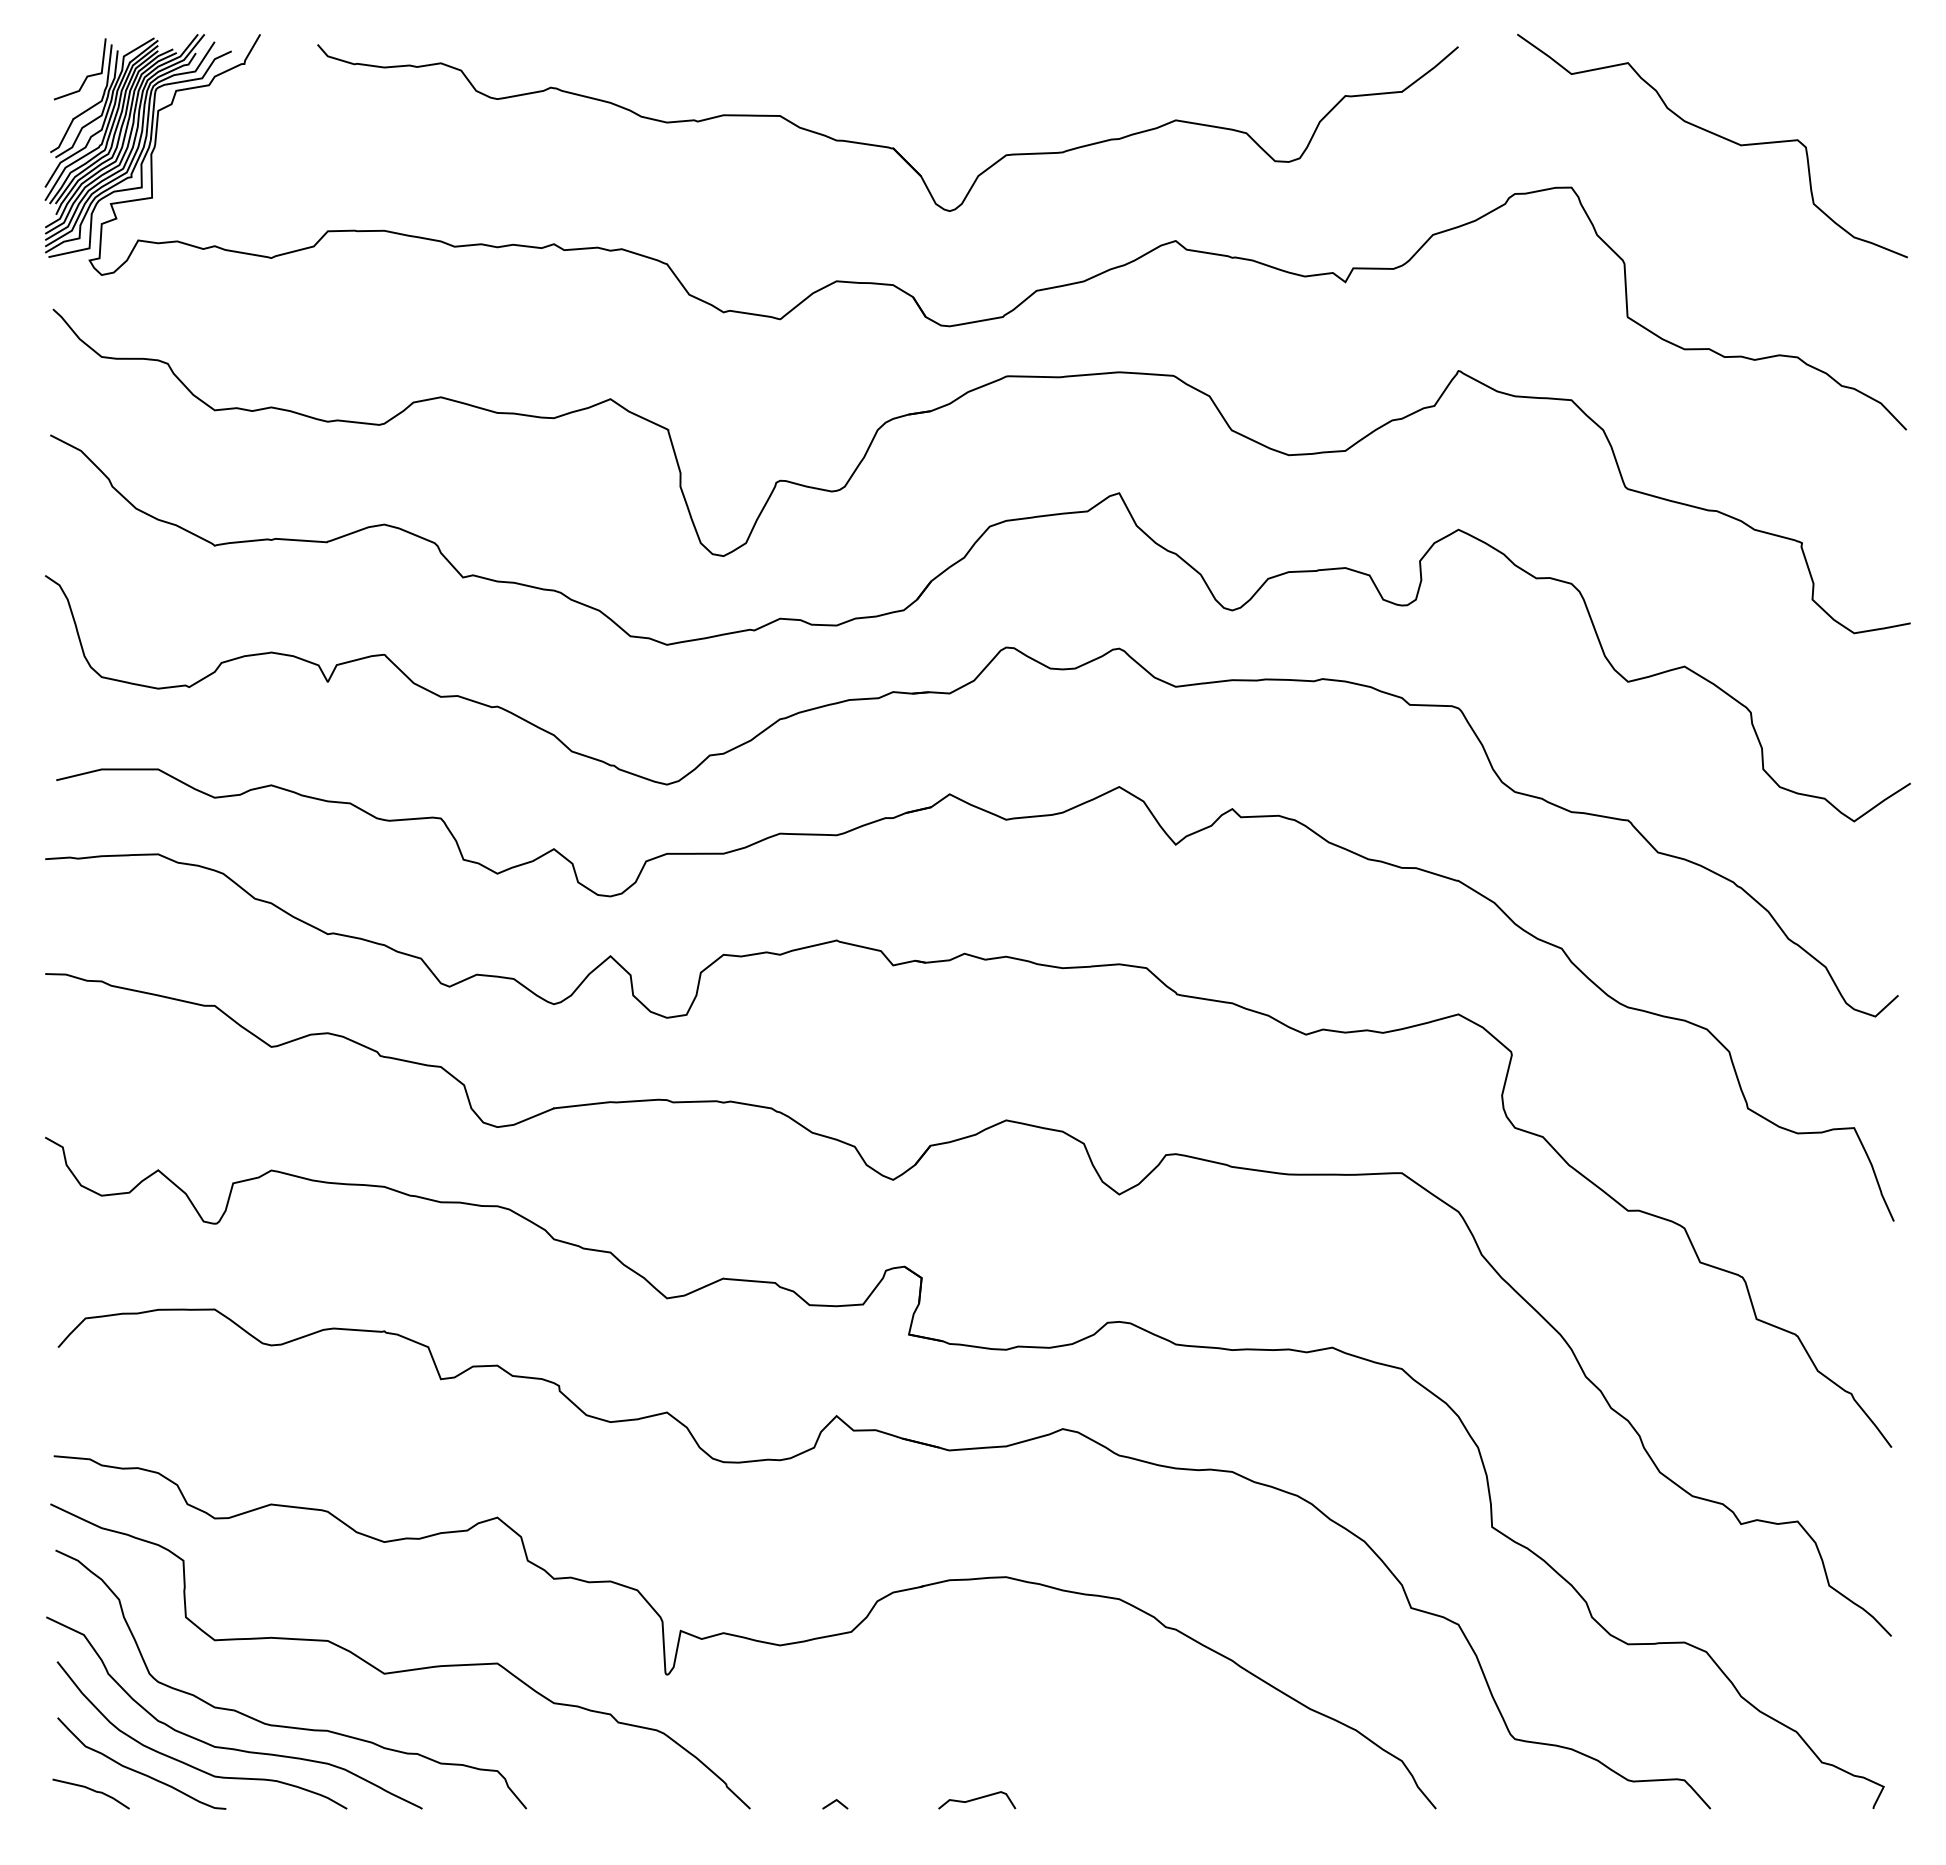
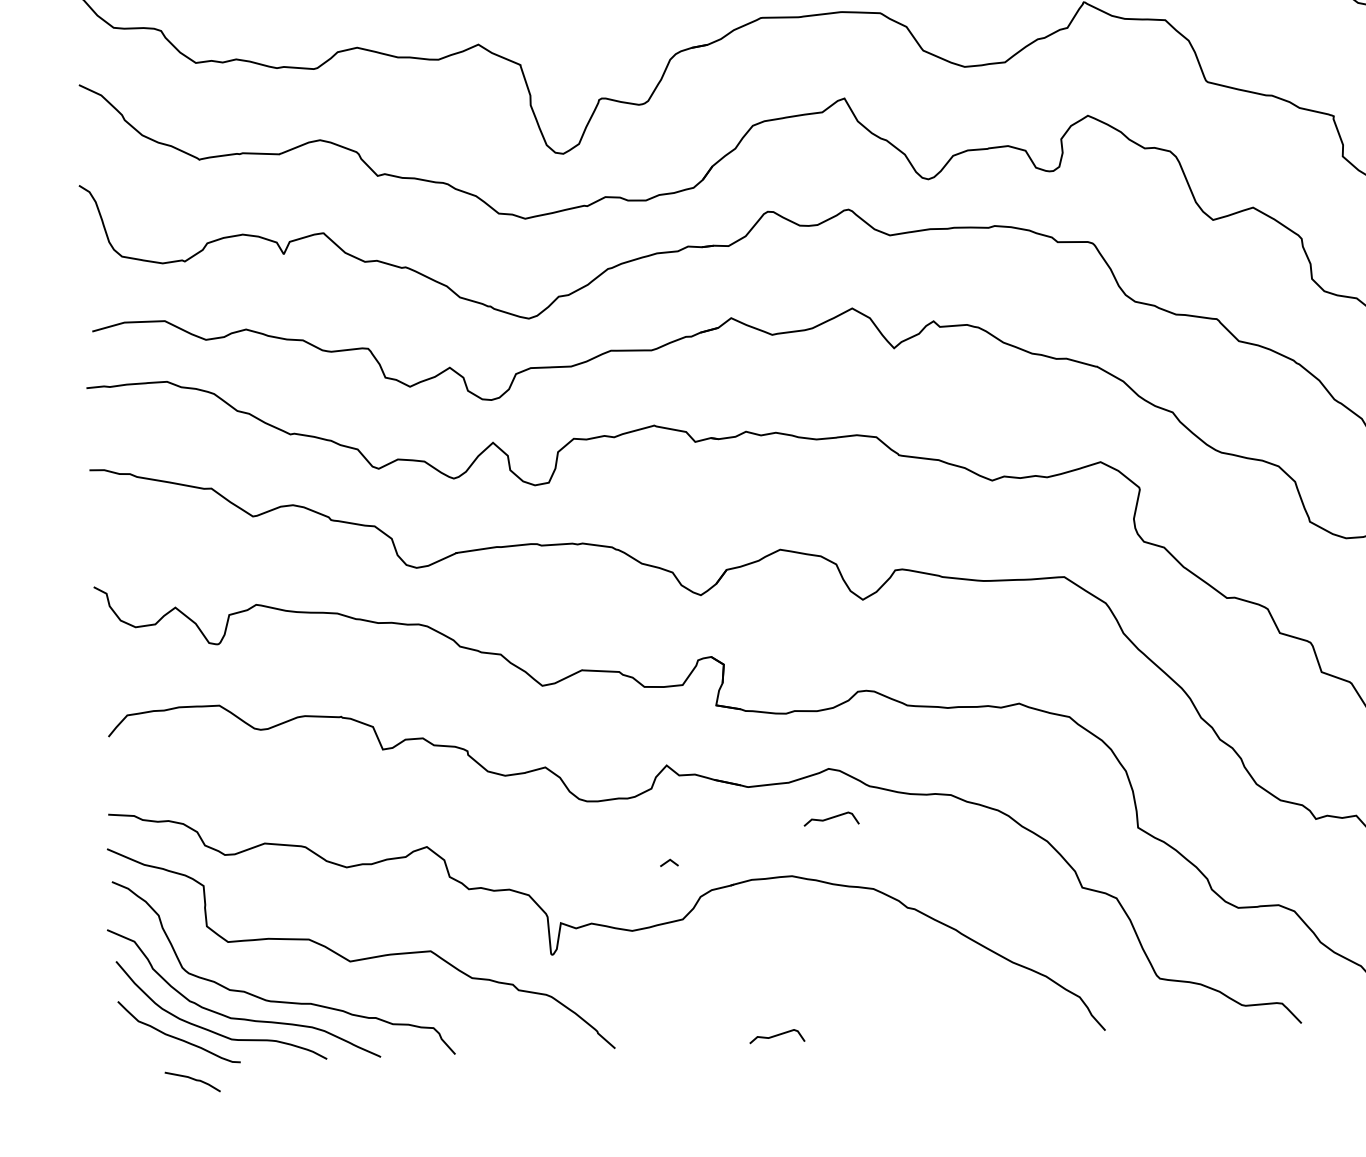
curve: (1064, 1498) -> (831, 818), added
curve: (90, 1790) -> (192, 1079), moved
line: (834, 1802) -> (668, 861), moved

